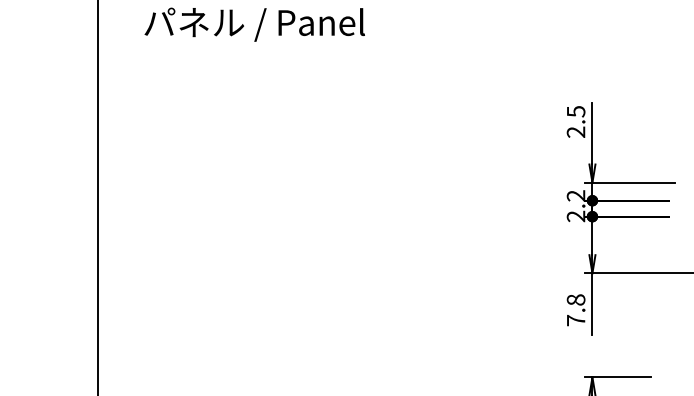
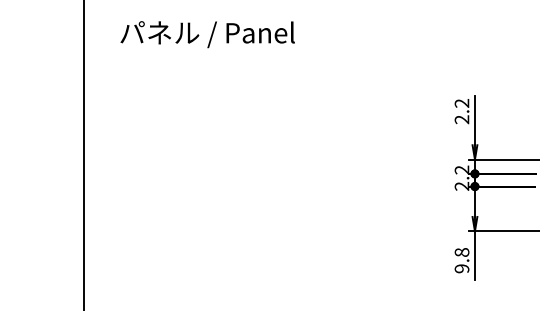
text: (575, 111) -> (461, 103), 2.5 -> 2.2
text: (575, 320) -> (461, 268), 7.8 -> 9.8

